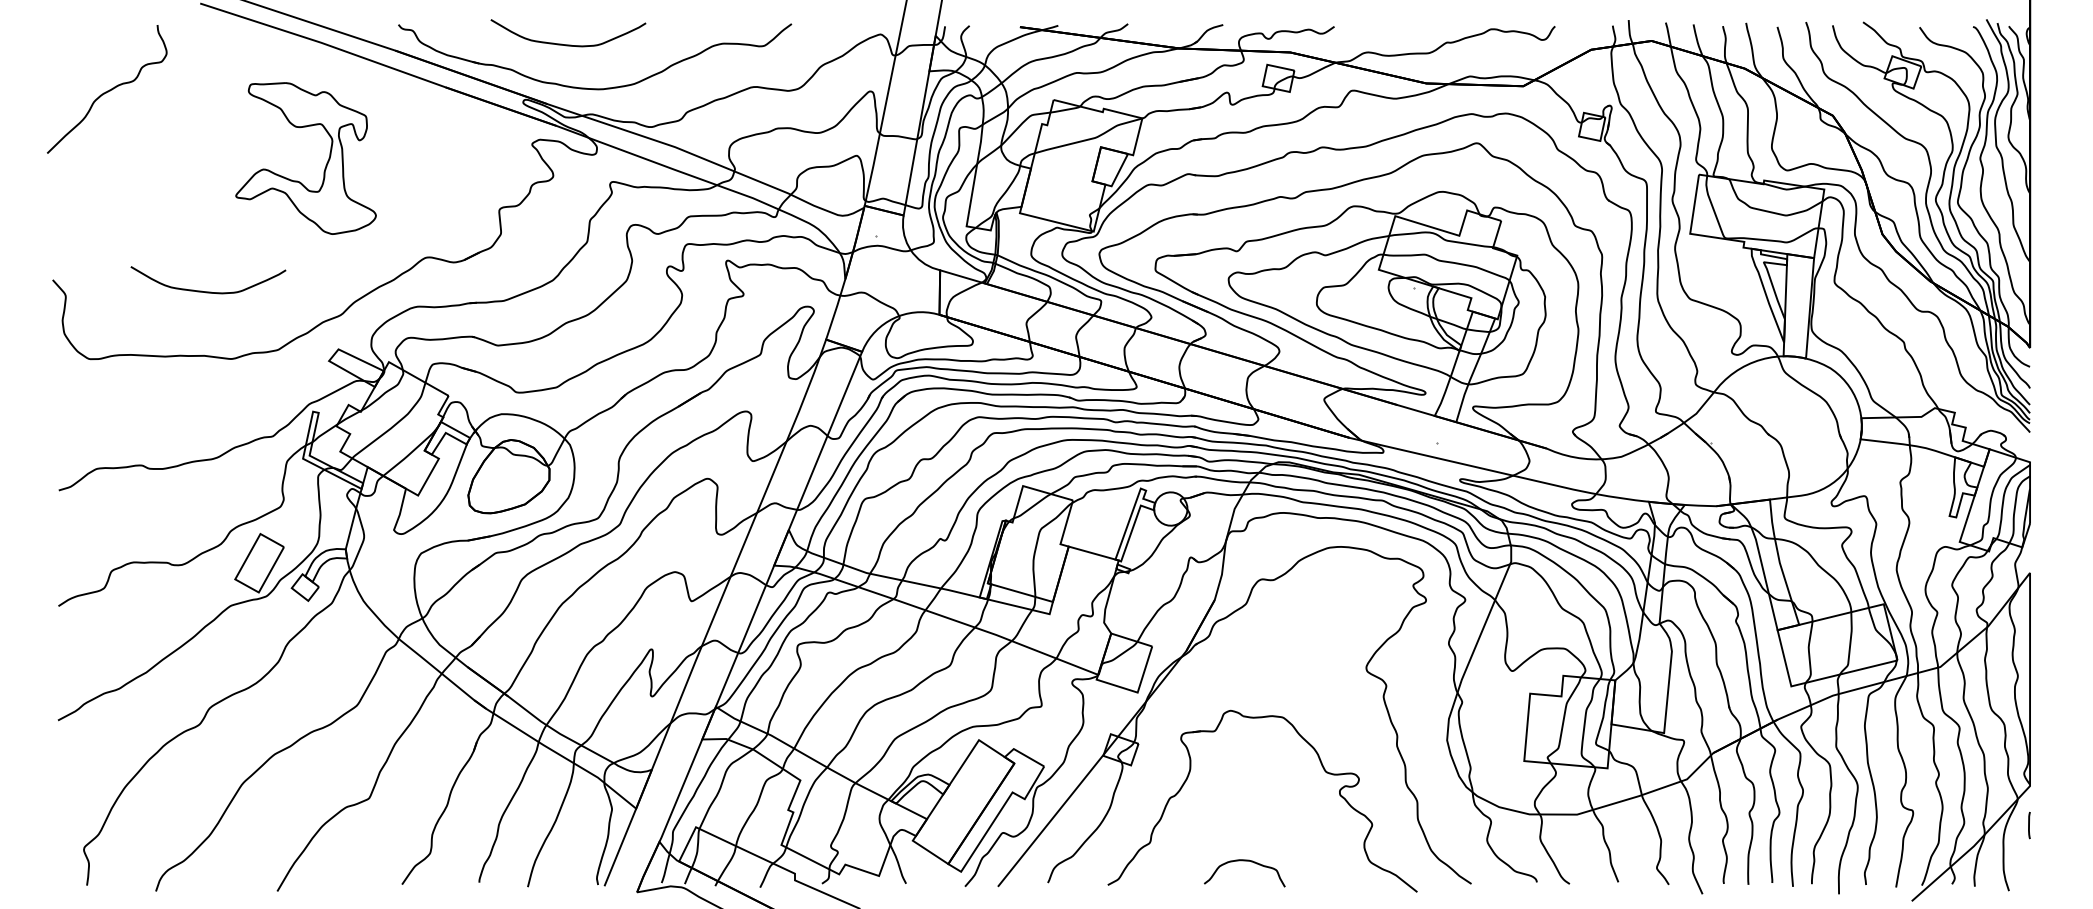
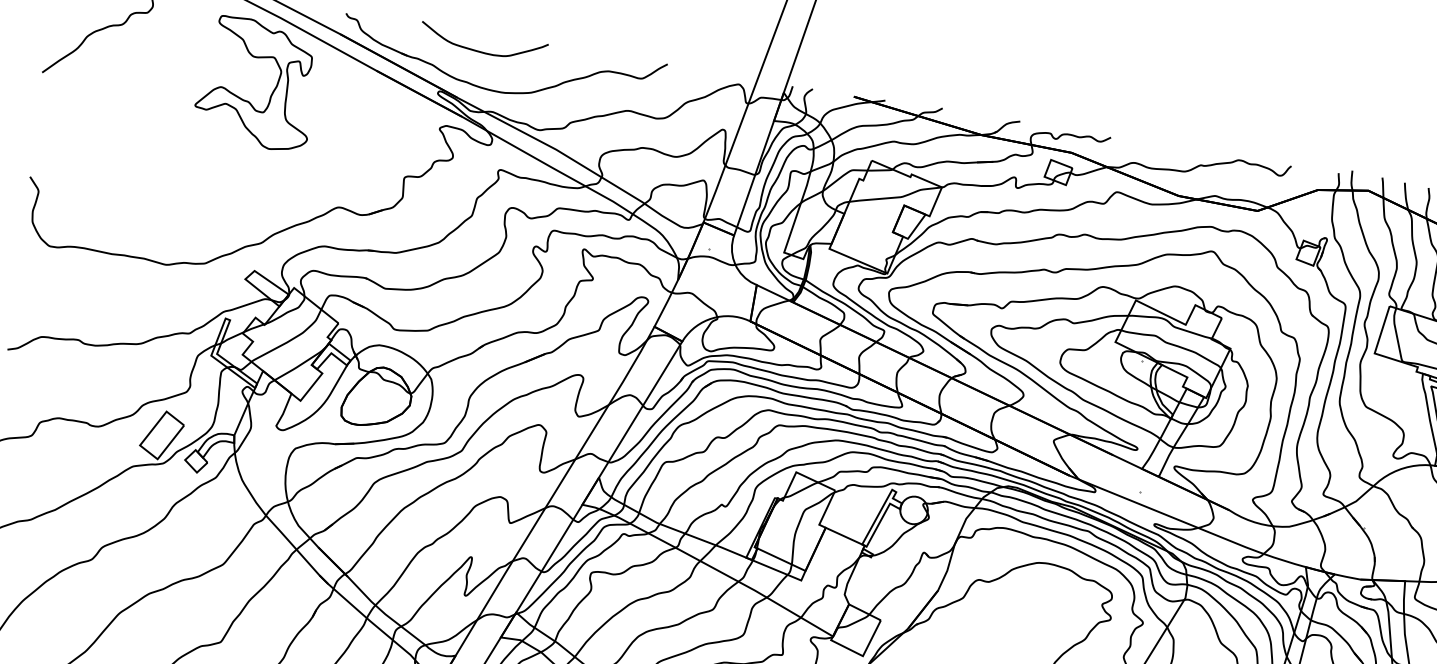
part: (325, 165) -> (272, 91), moved
curve: (208, 291) -> (155, 206), removed

